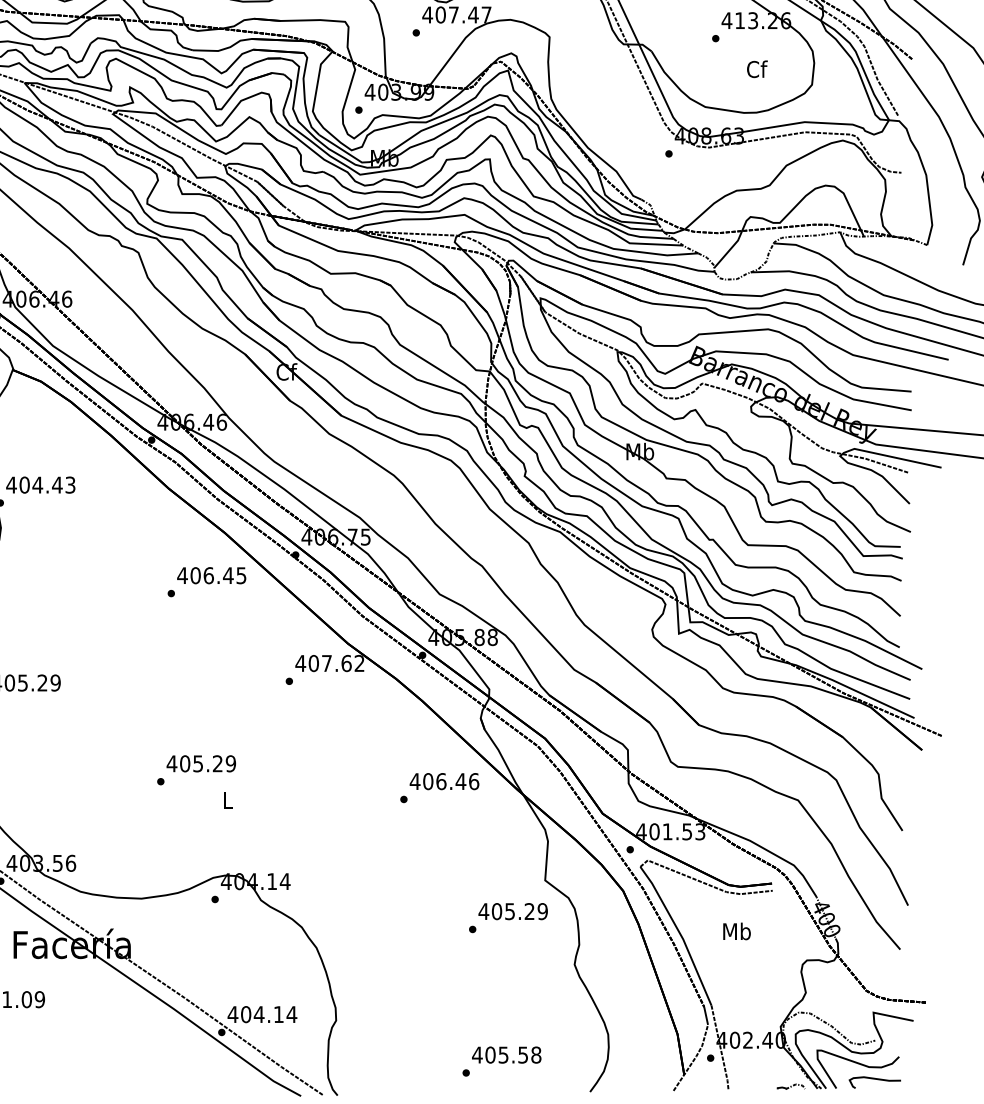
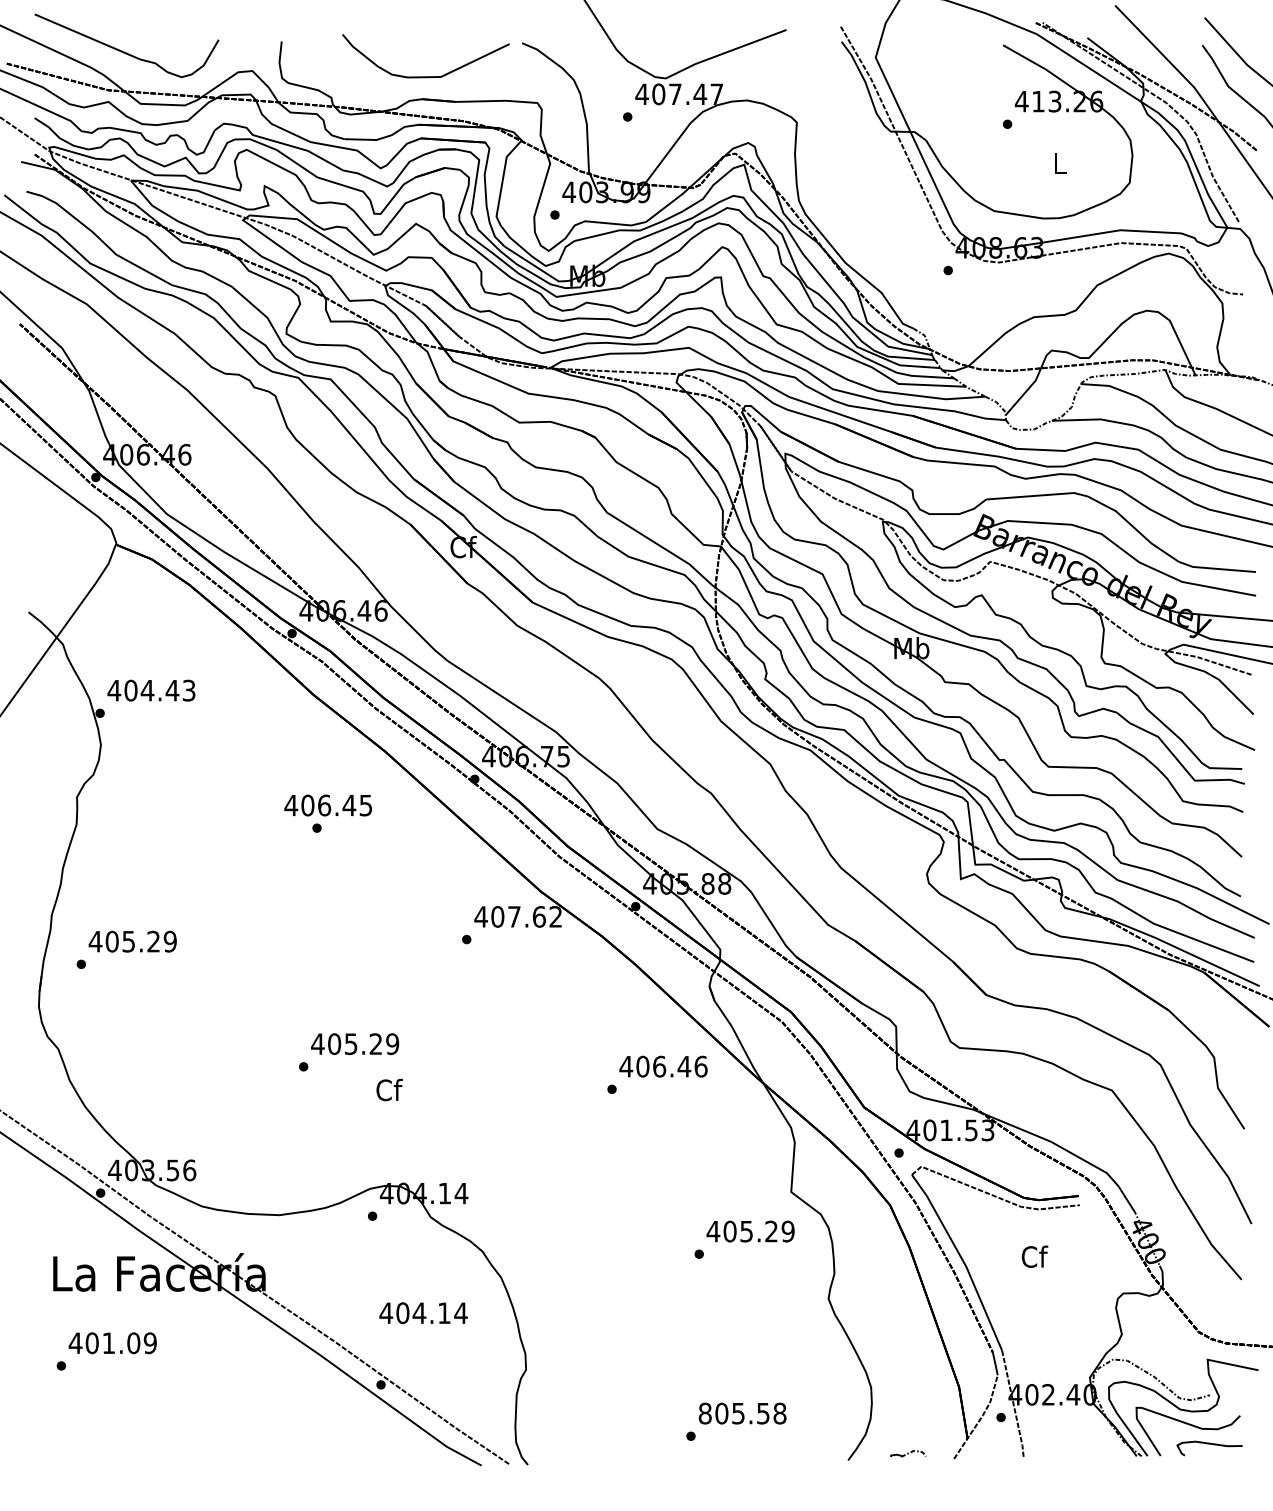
text: (757, 69) -> (1060, 163), Cf -> L
text: (211, 575) -> (327, 805), moved
text: (228, 799) -> (389, 1089), L -> Cf
text: (736, 931) -> (1034, 1256), Mb -> Cf
text: (262, 1014) -> (423, 1313), moved
text: (477, 1055) -> (705, 1413), 405.58 -> 805.58
part: (791, 1086) -> (908, 1453), moved

